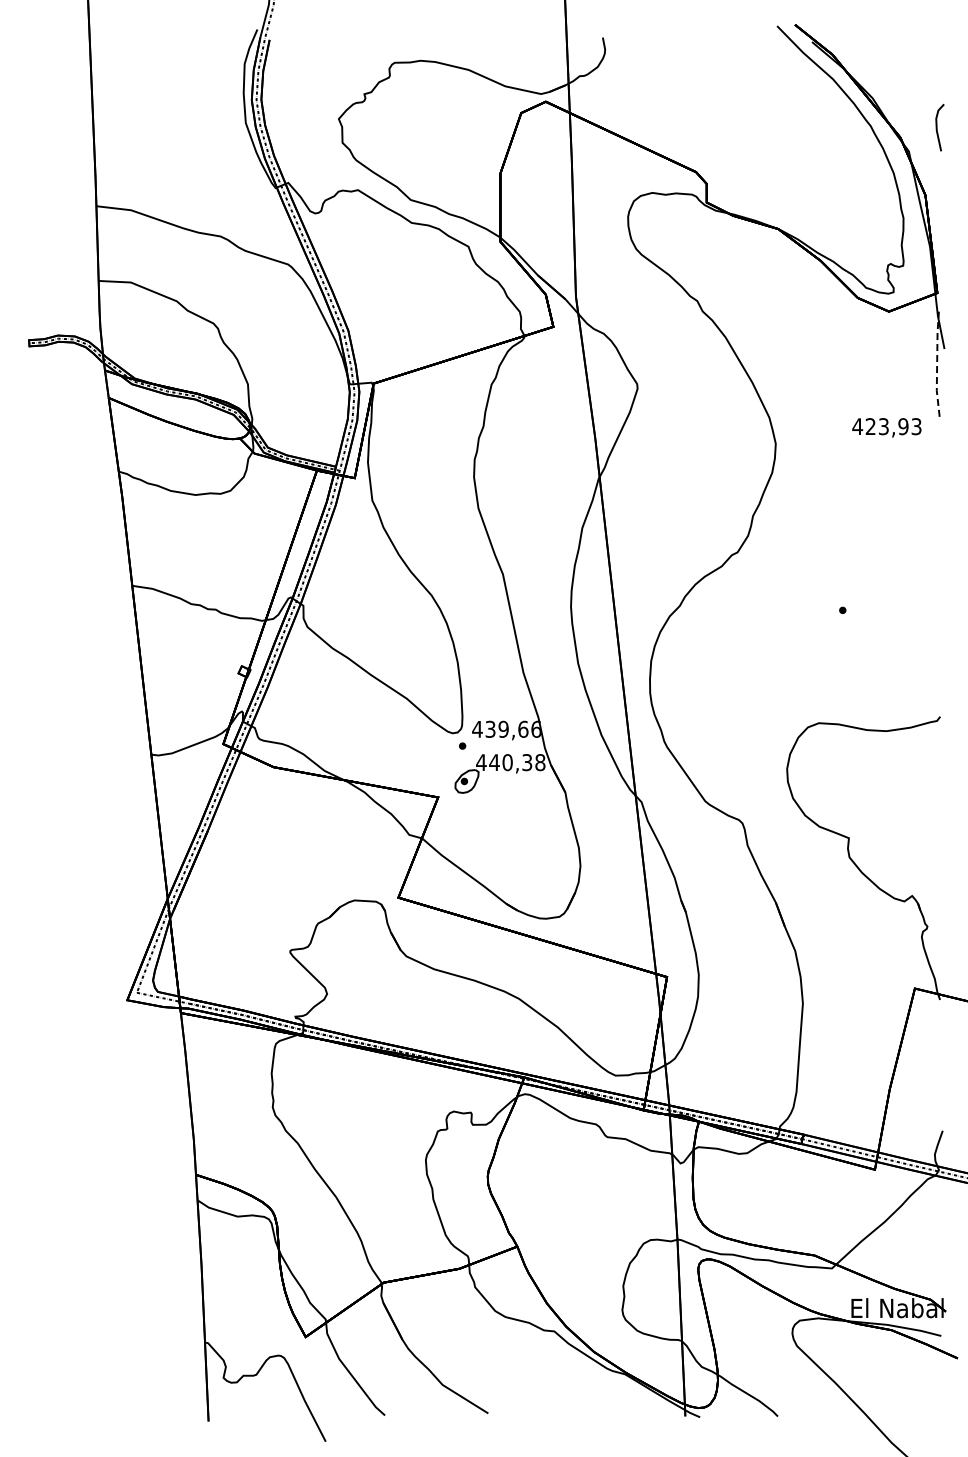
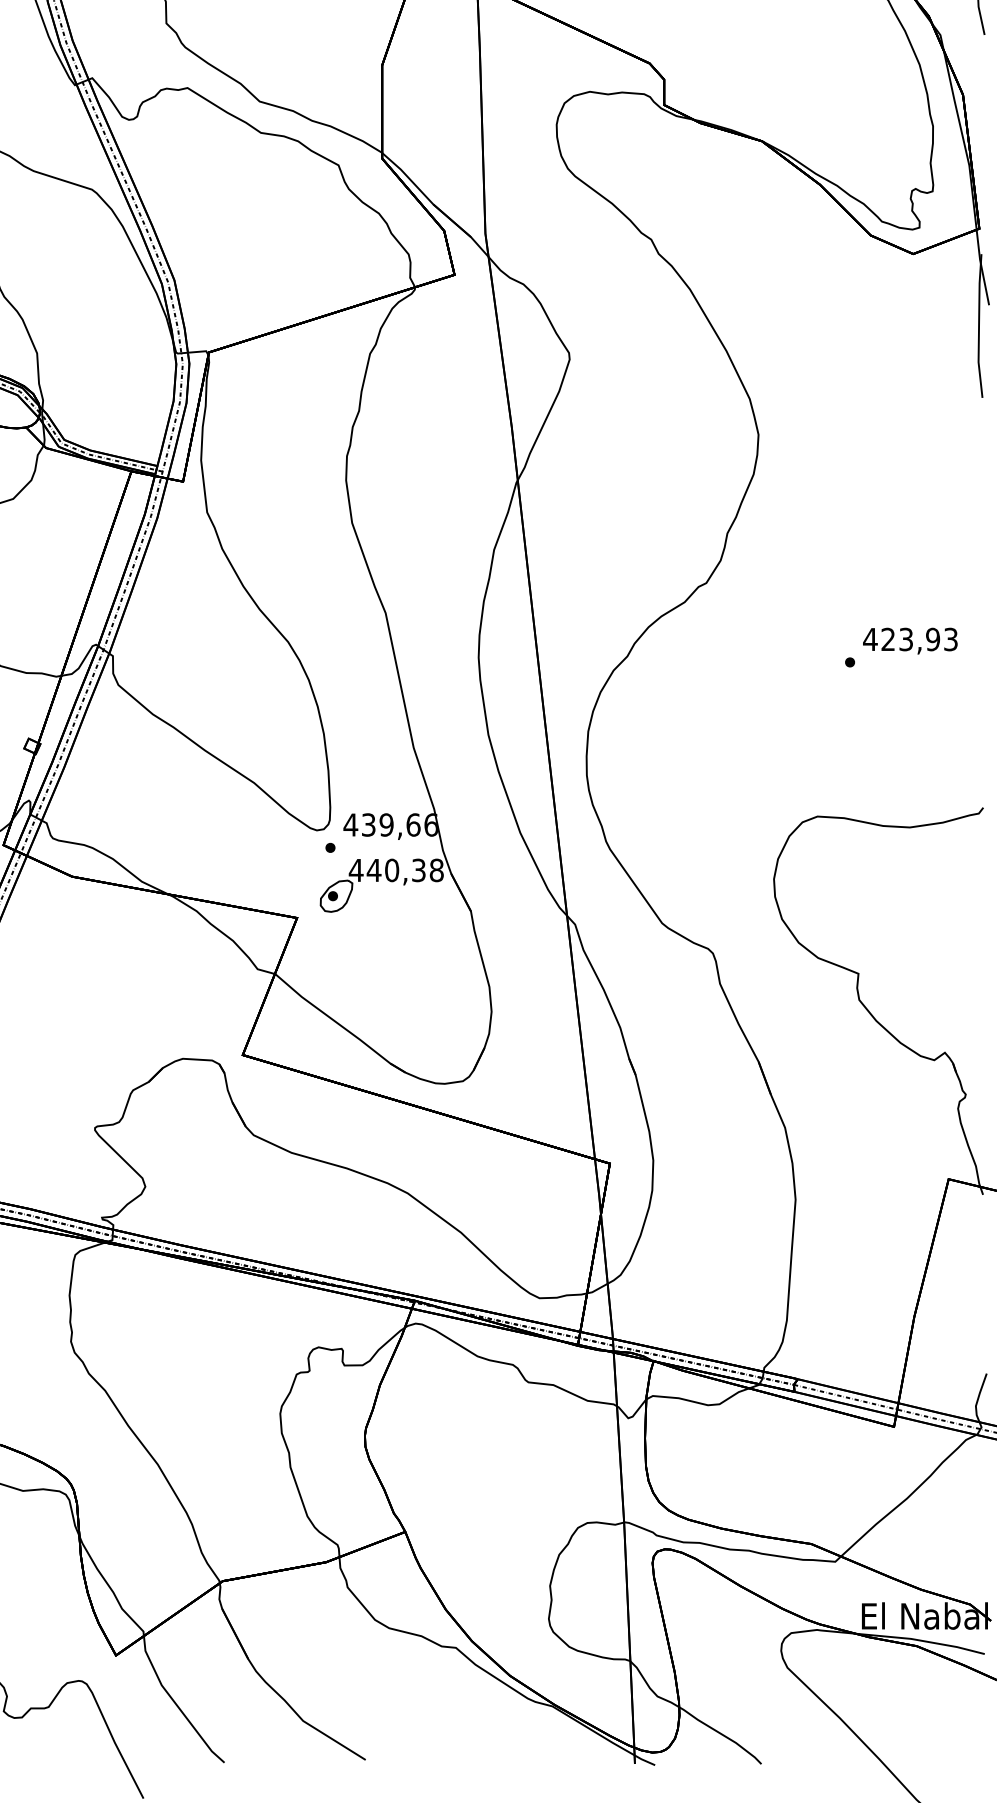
line: (937, 363) -> (979, 324), dashed -> solid
text: (886, 427) -> (909, 640), moved

